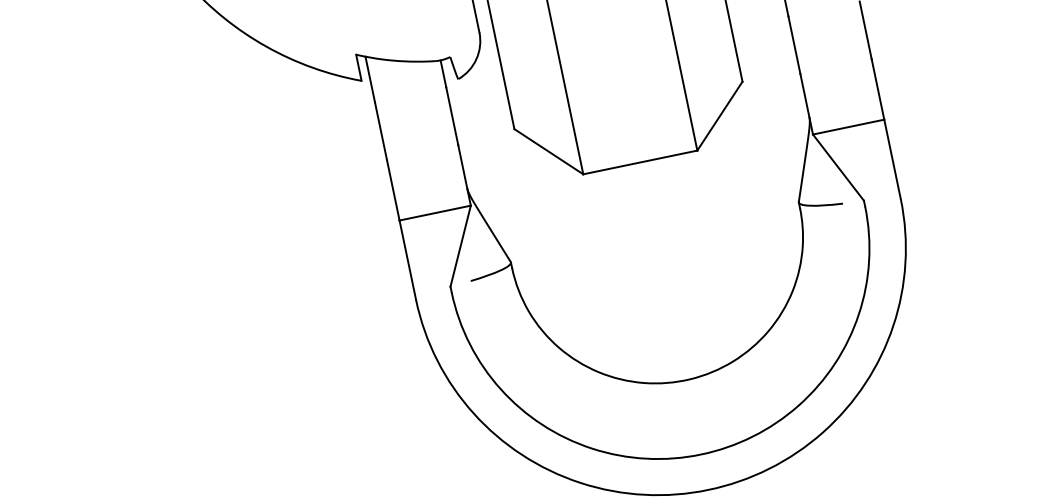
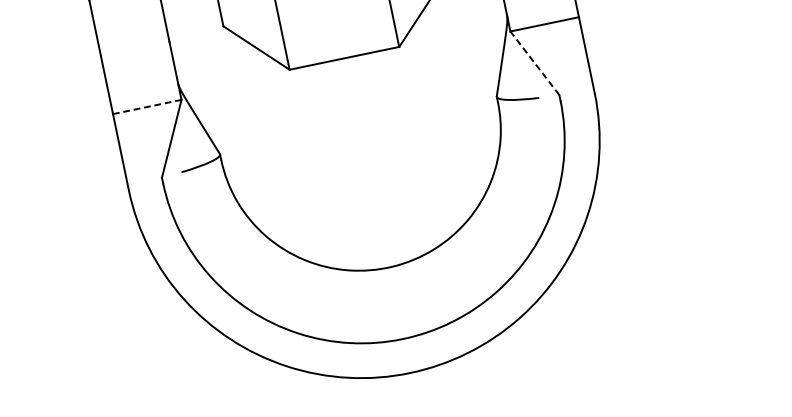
line: (838, 167) -> (534, 63), solid -> dashed
line: (435, 212) -> (147, 106), solid -> dashed

